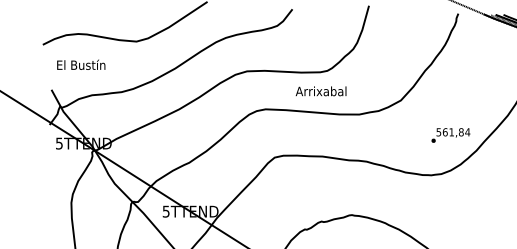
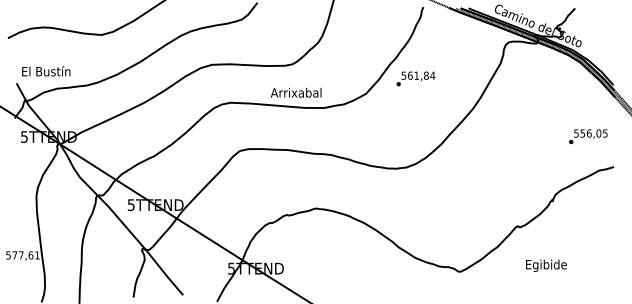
text: (81, 65) -> (46, 71), moved
text: (320, 91) -> (295, 92), moved
text: (450, 135) -> (415, 78), moved

